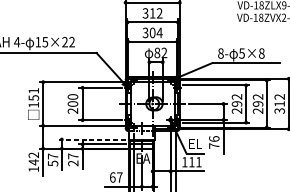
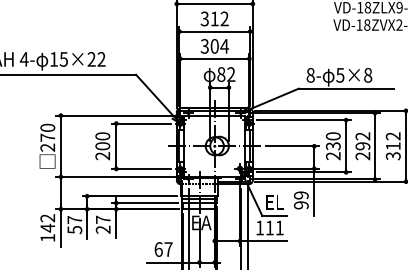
text: (33, 97) -> (47, 137), 151 -> 270
text: (237, 100) -> (333, 141), 292 -> 230
line: (91, 139) -> (129, 196), dashed -> solid
text: (213, 142) -> (300, 200), 76 -> 99

